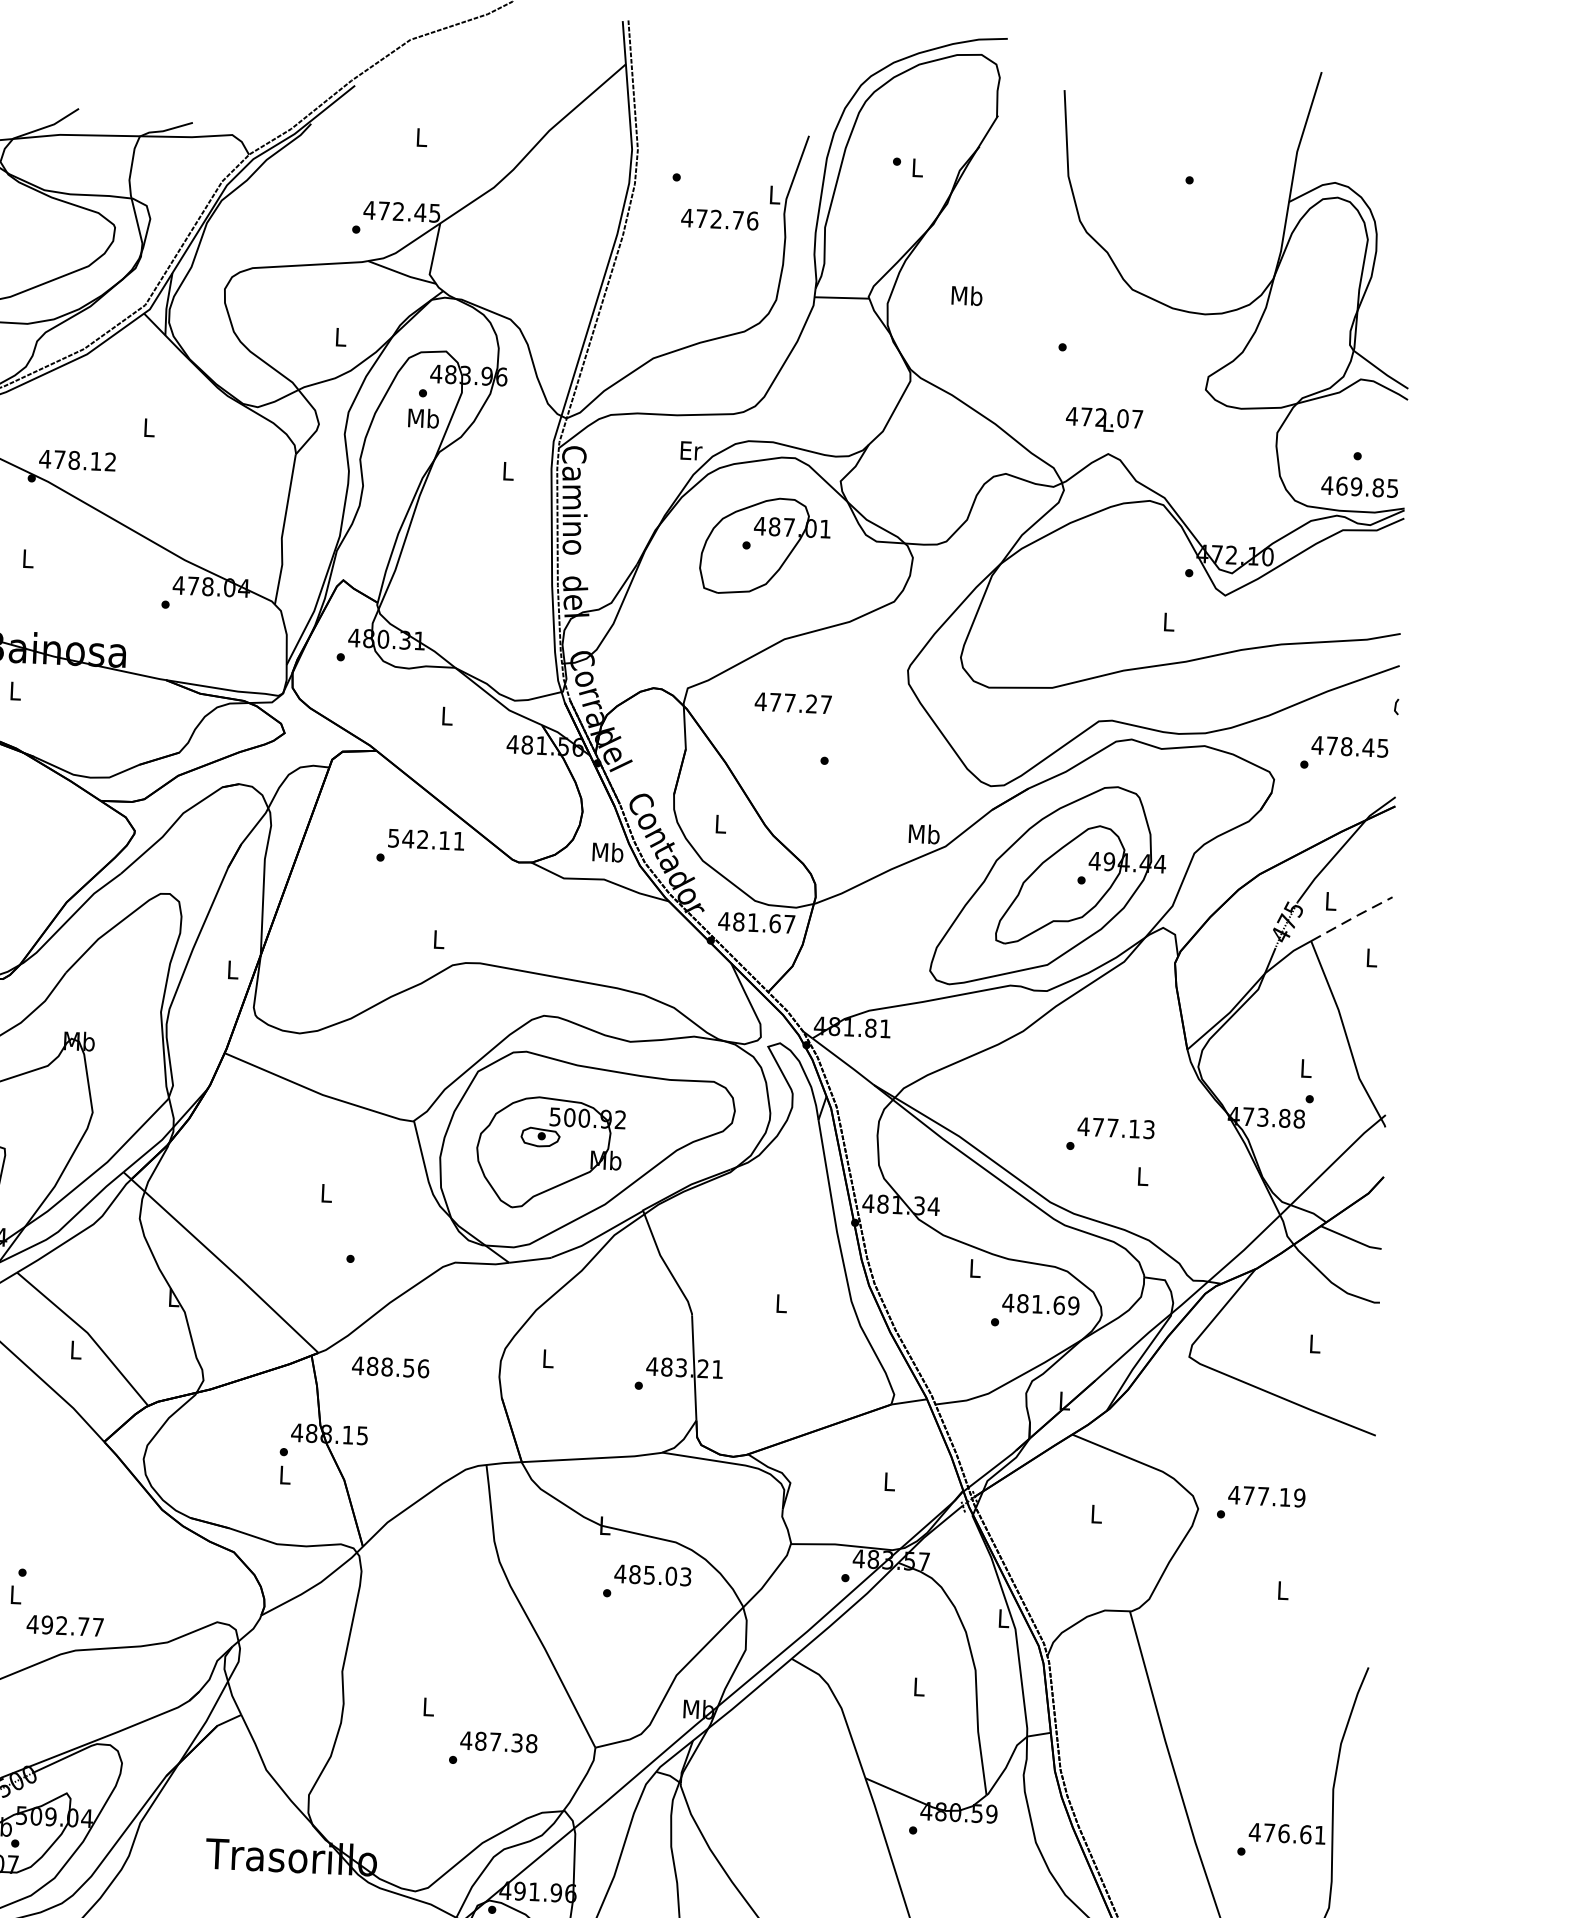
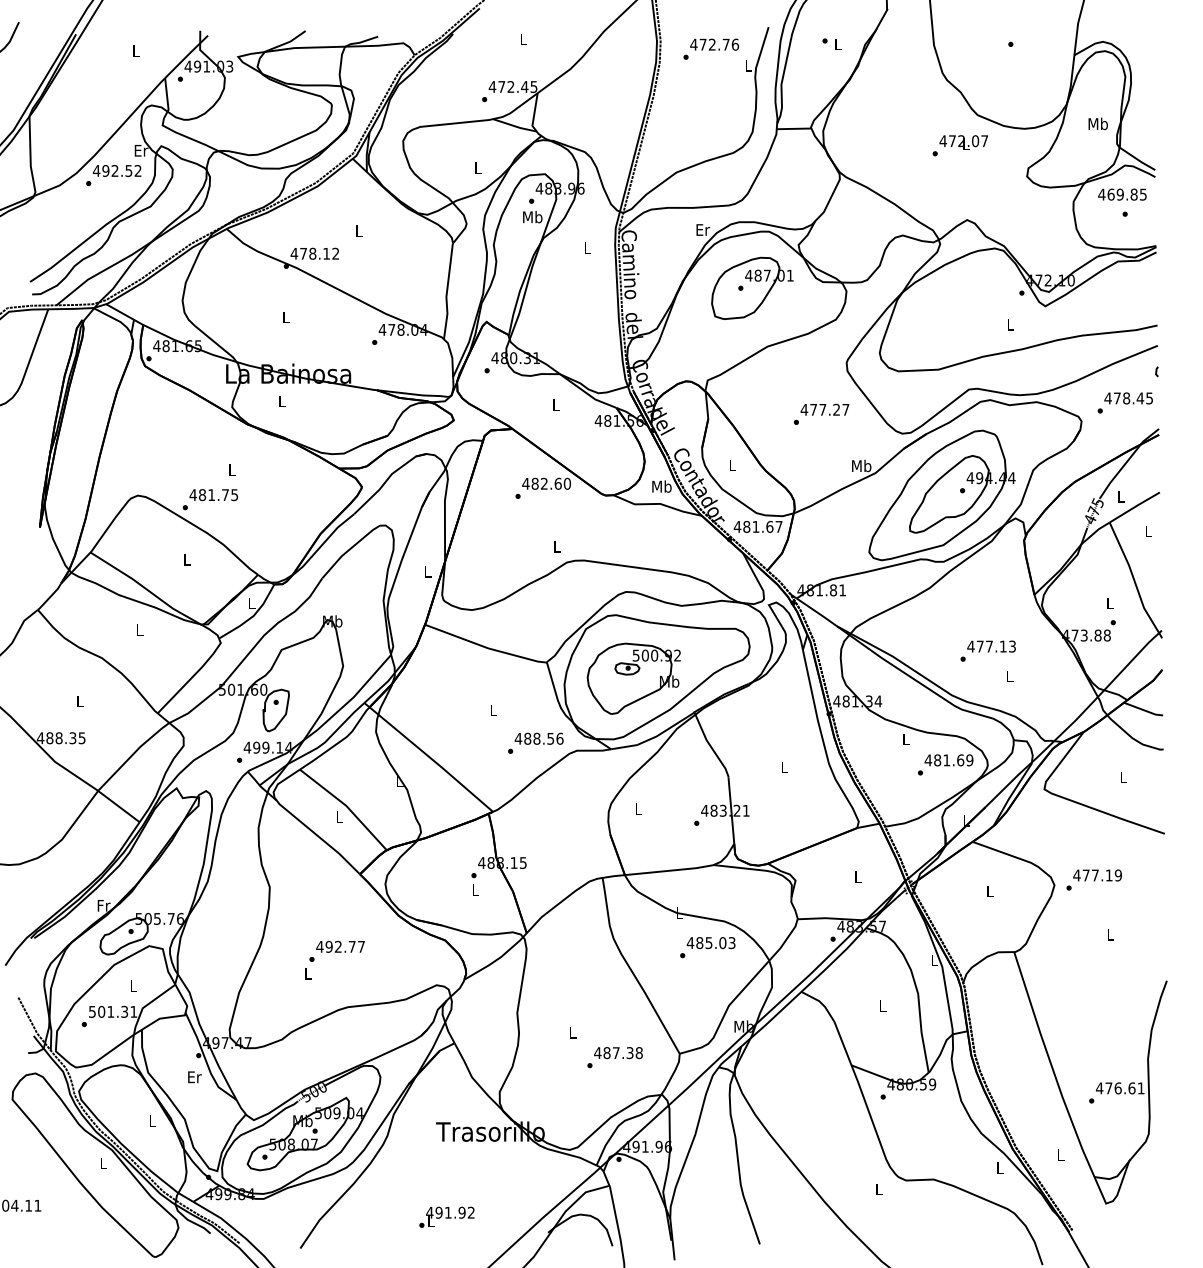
text: (719, 219) -> (714, 44), moved
text: (965, 295) -> (1097, 123), moved
text: (1103, 419) -> (963, 142), moved
text: (1359, 486) -> (1122, 194), moved
text: (792, 702) -> (824, 409), moved
text: (426, 839) -> (546, 483), 542.11 -> 482.60
line: (1353, 917) -> (1135, 506), dashed -> solid
text: (389, 1366) -> (538, 738), moved
text: (65, 1625) -> (340, 946), moved

